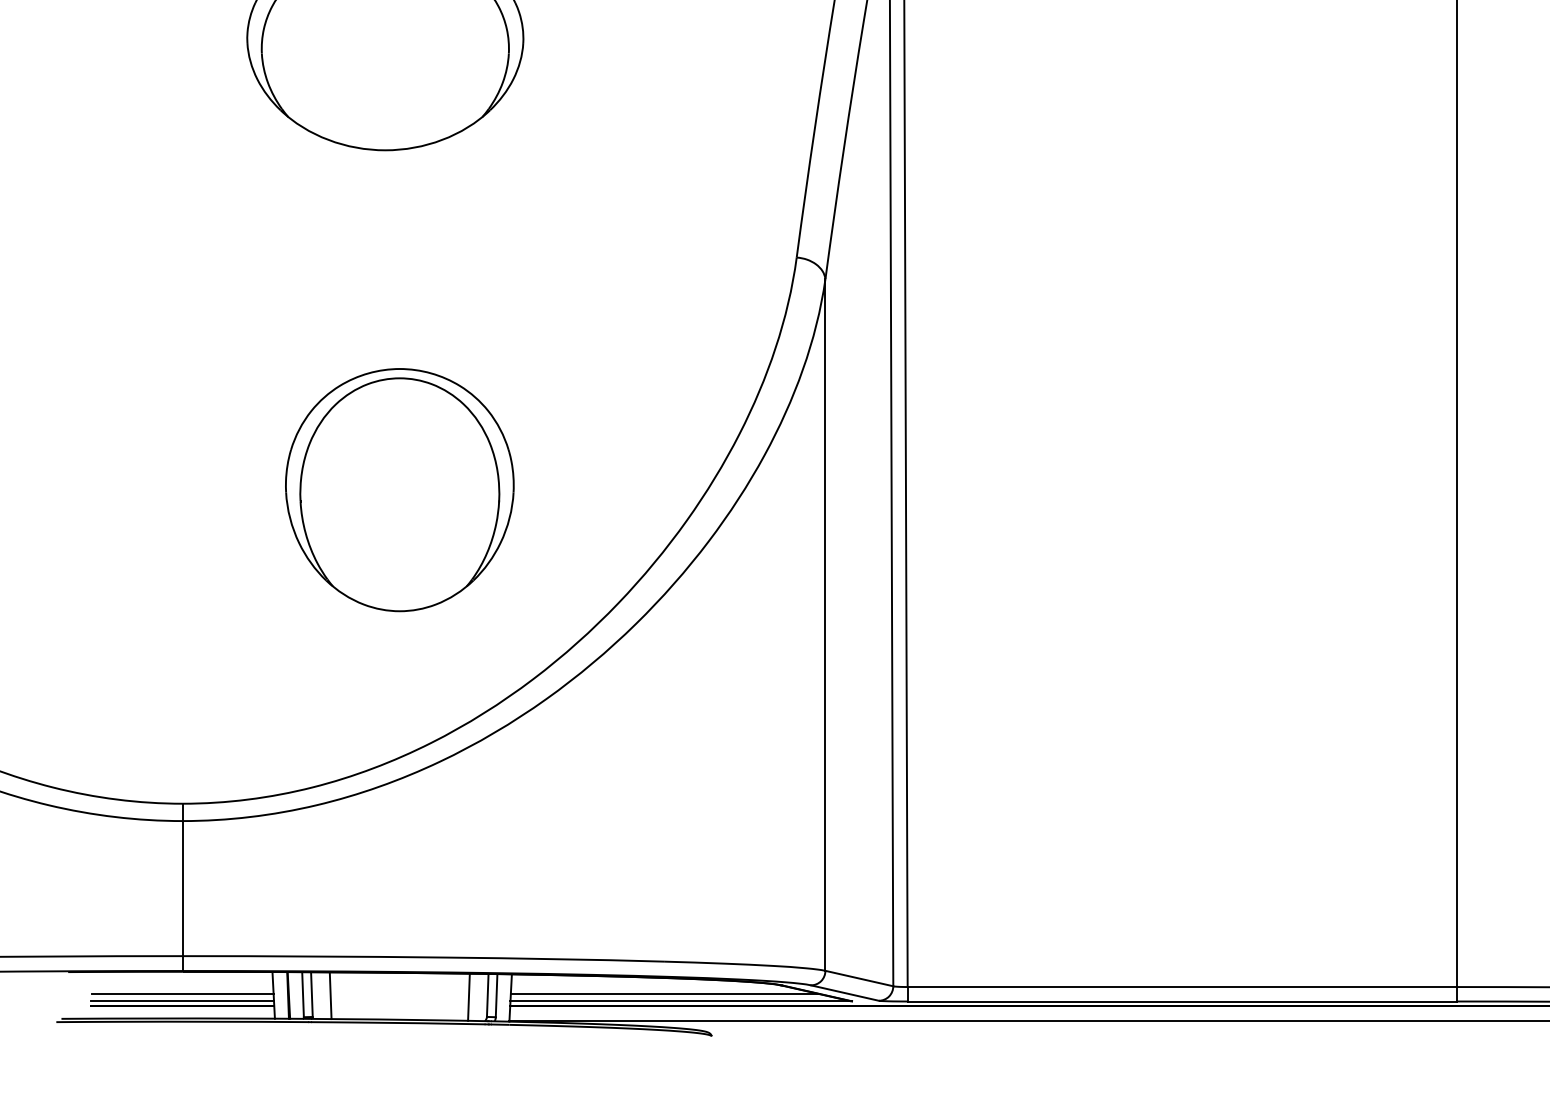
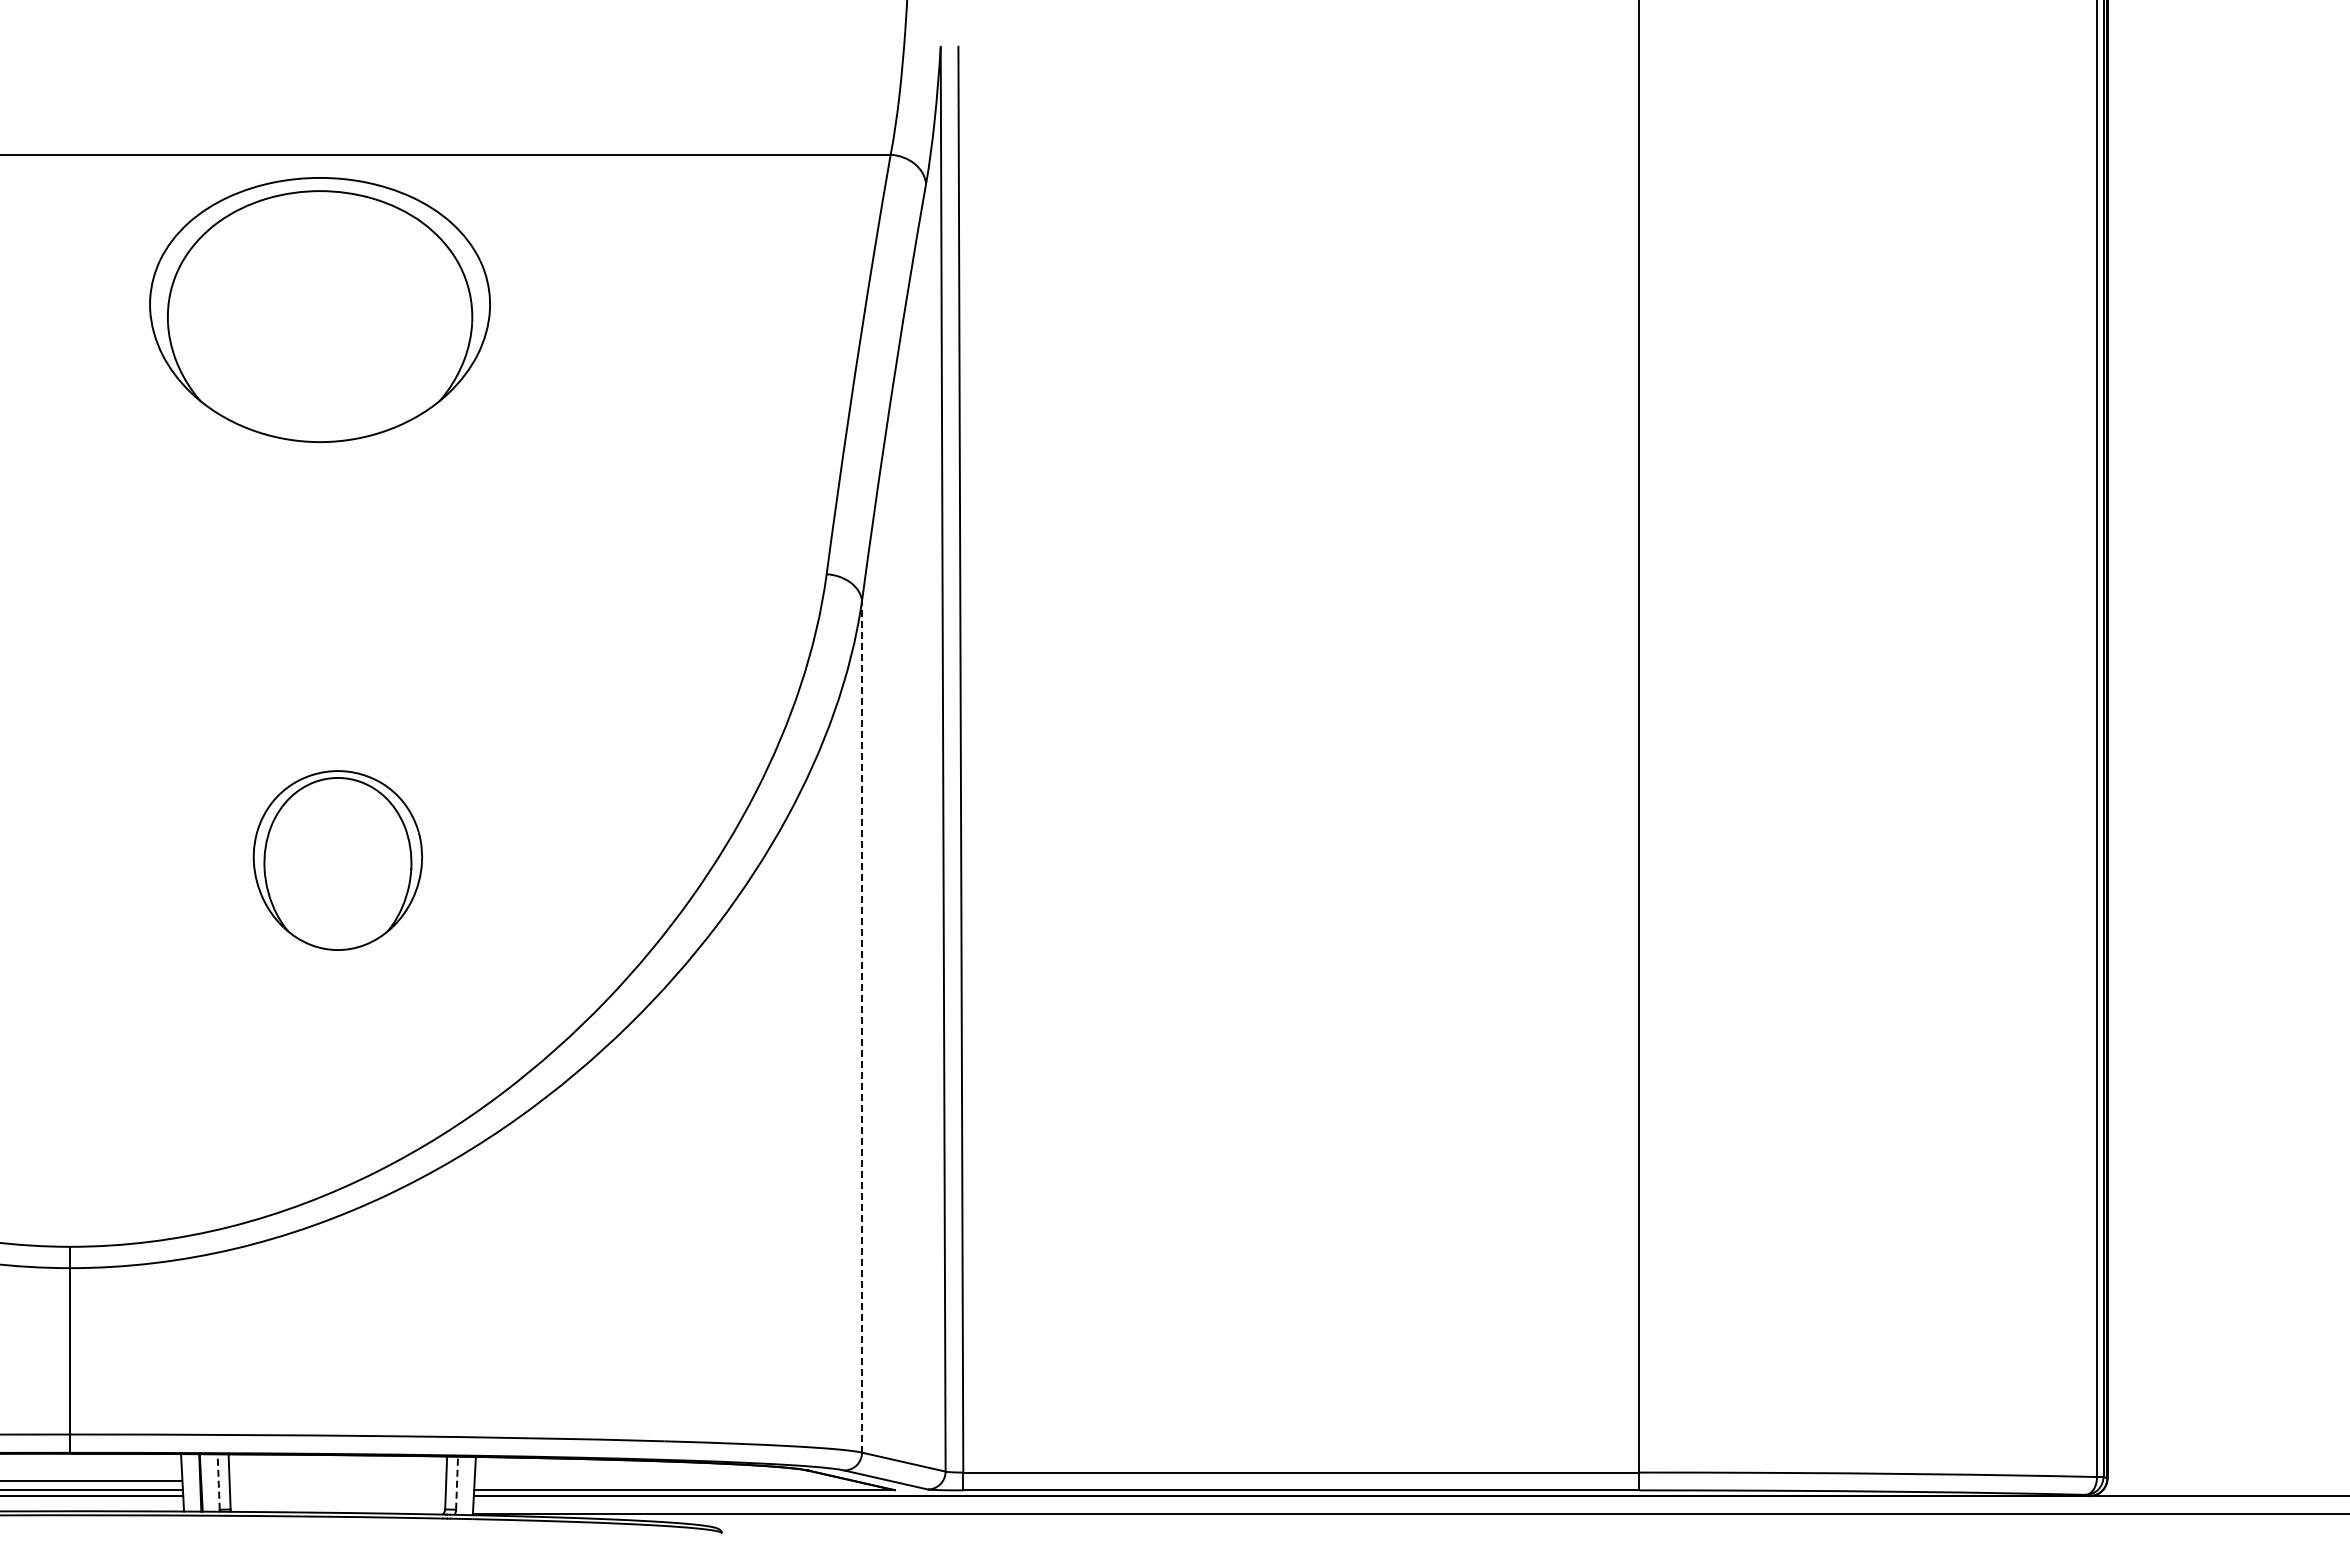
part: (399, 490) -> (337, 860), size x0.6
line: (825, 624) -> (862, 1026), solid -> dashed
line: (302, 994) -> (218, 1481), solid -> dashed
line: (665, 994) -> (664, 1481), removed
line: (330, 995) -> (252, 1483), removed
line: (496, 995) -> (457, 1483), solid -> dashed
line: (468, 997) -> (422, 1485), removed

